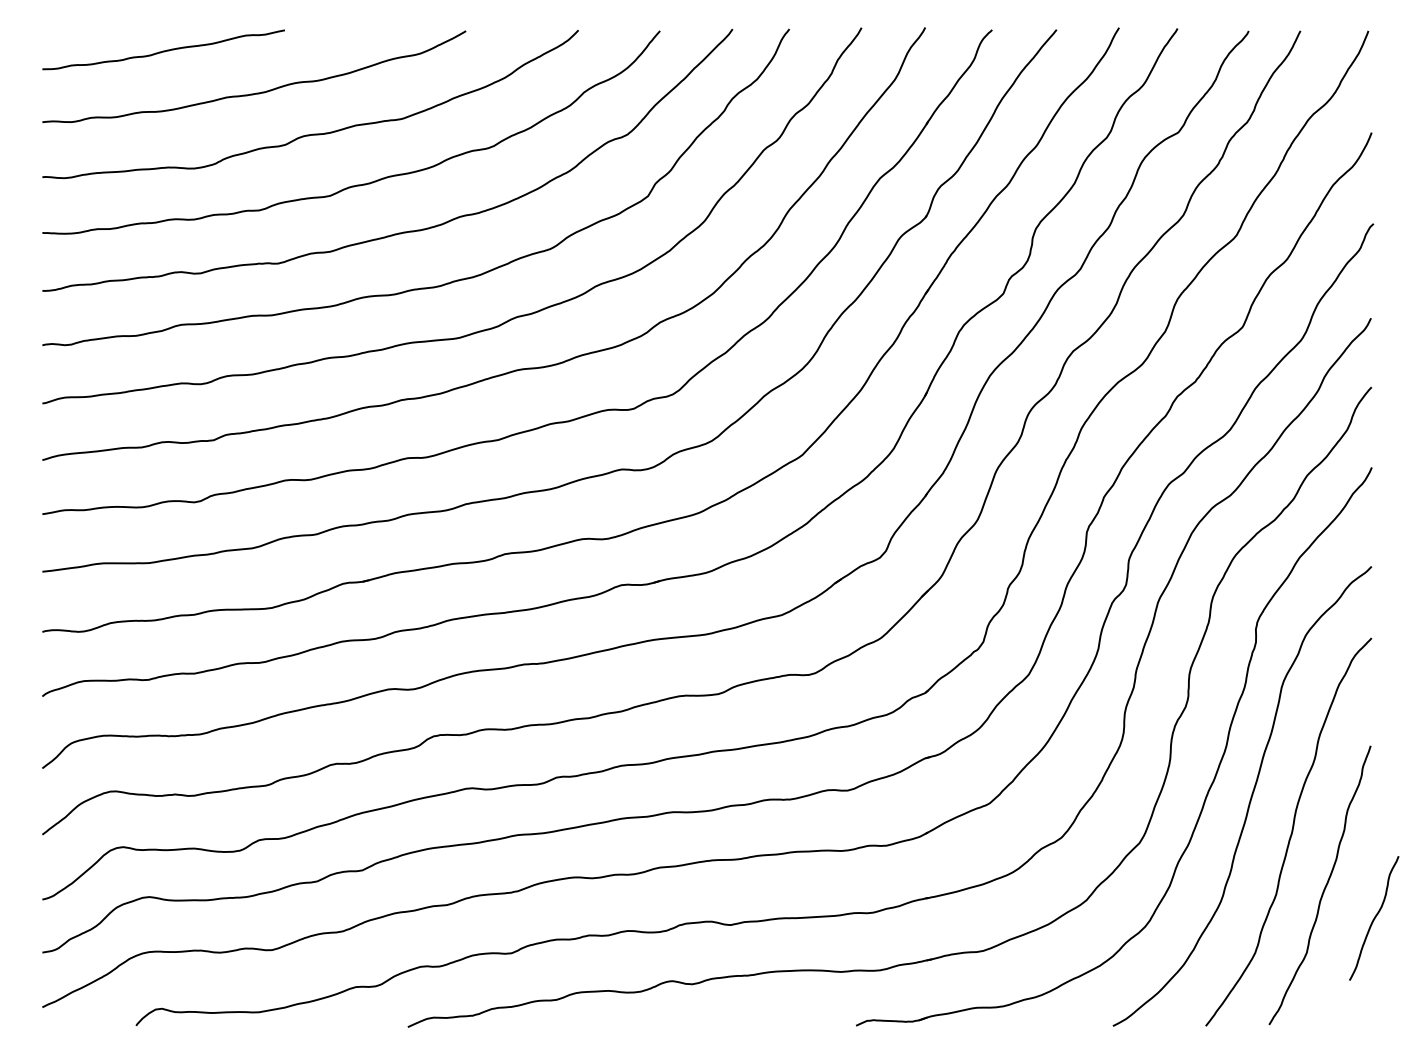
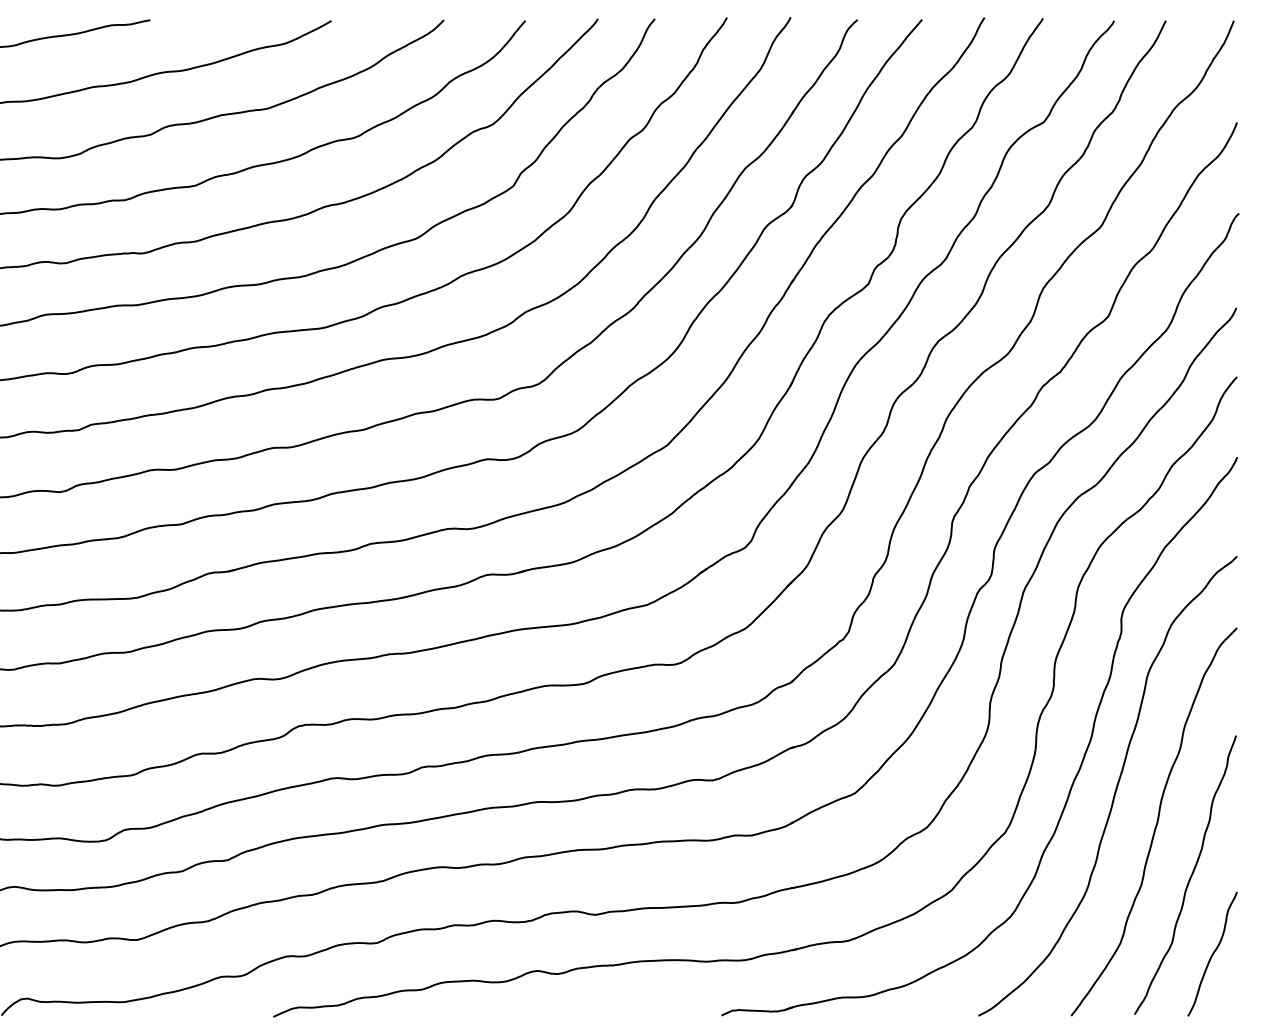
curve: (1374, 918) -> (1212, 954), moved

